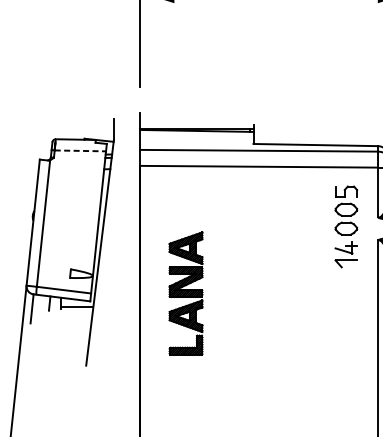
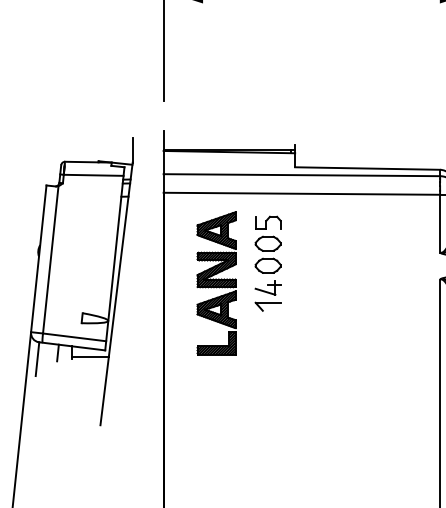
line: (80, 151) -> (93, 175), dashed -> solid
part: (345, 226) -> (267, 263), moved
part: (185, 293) -> (216, 283), moved

